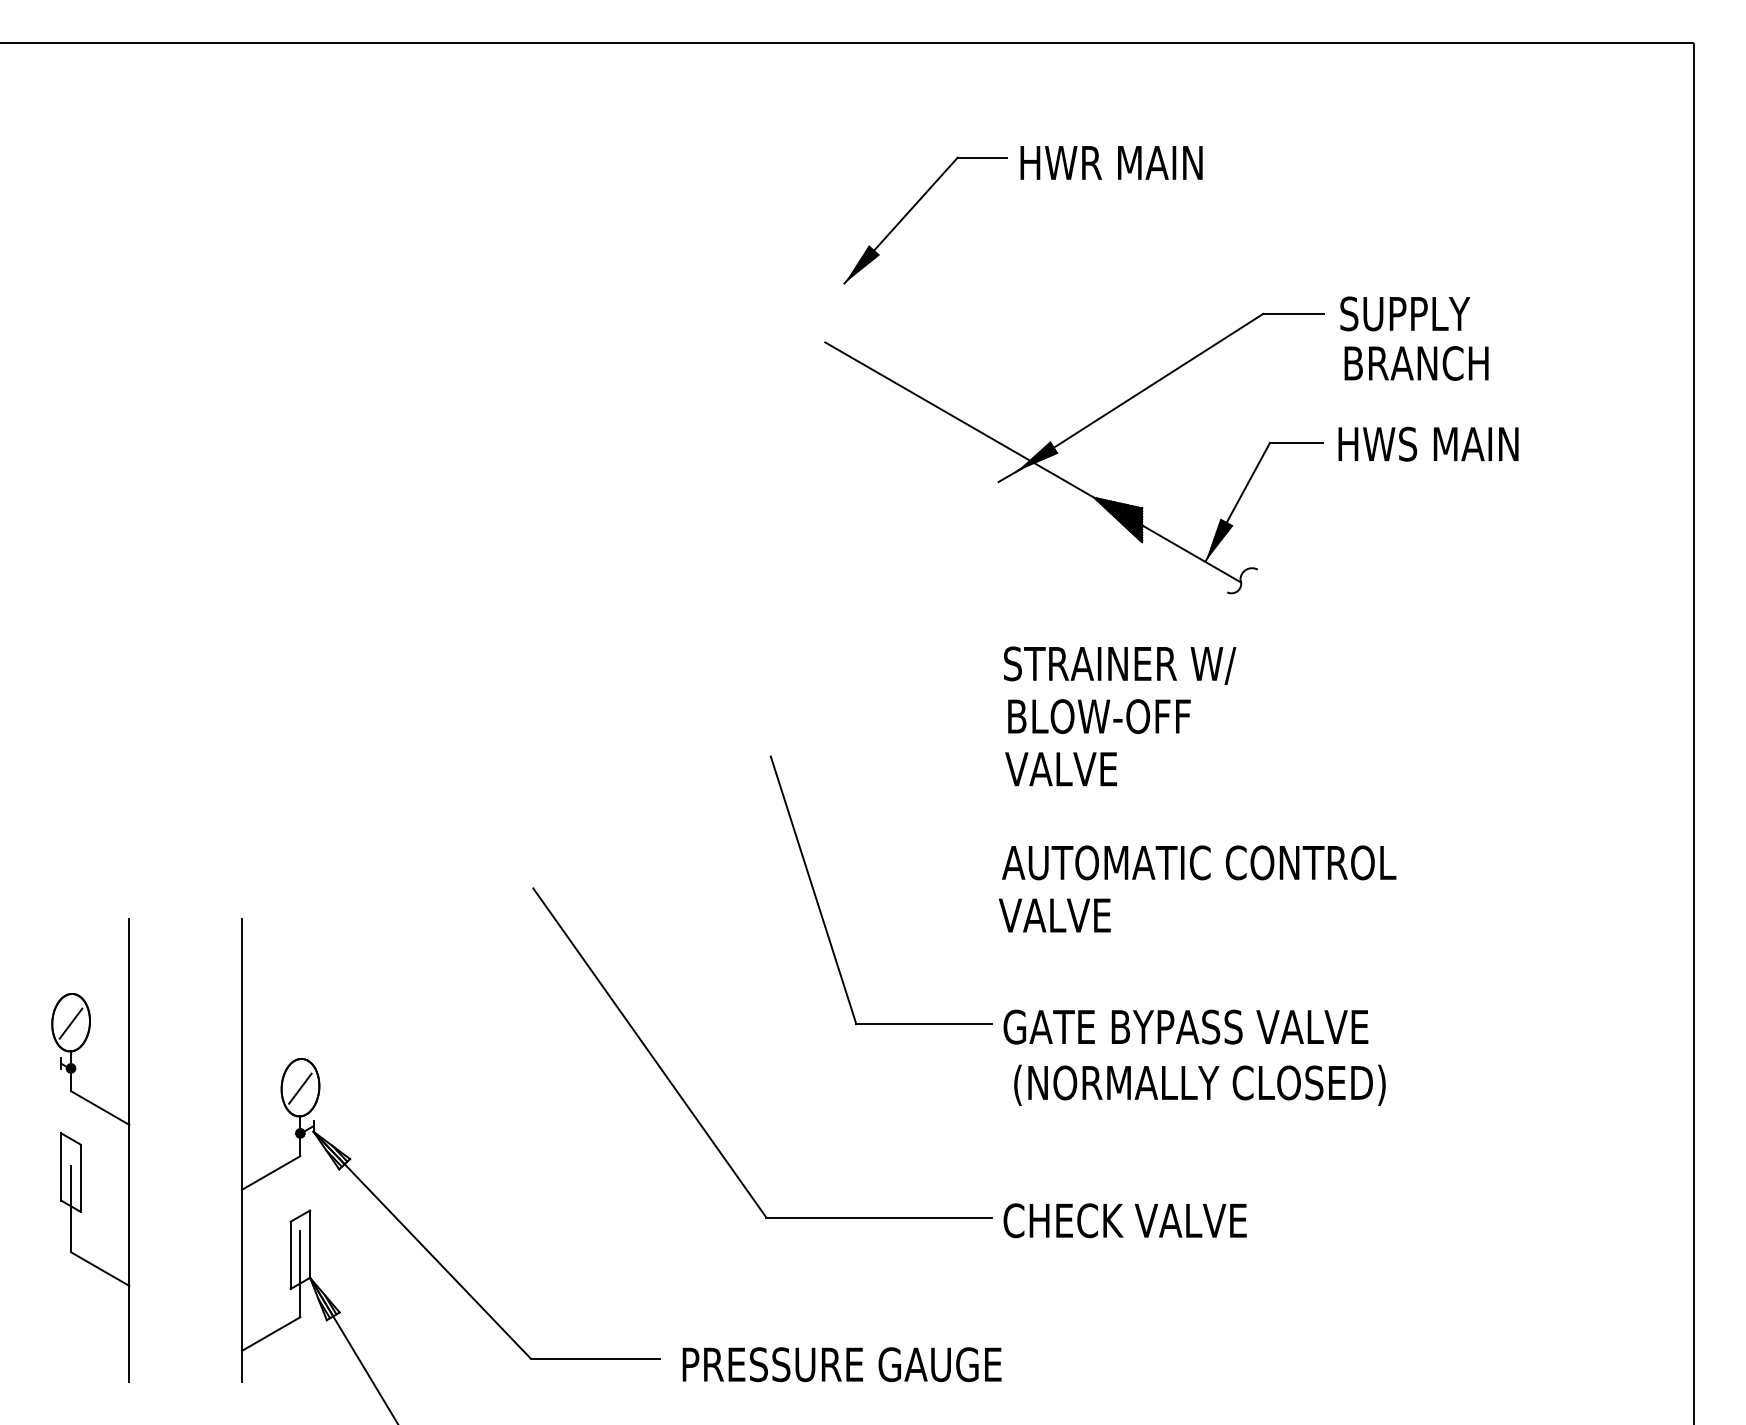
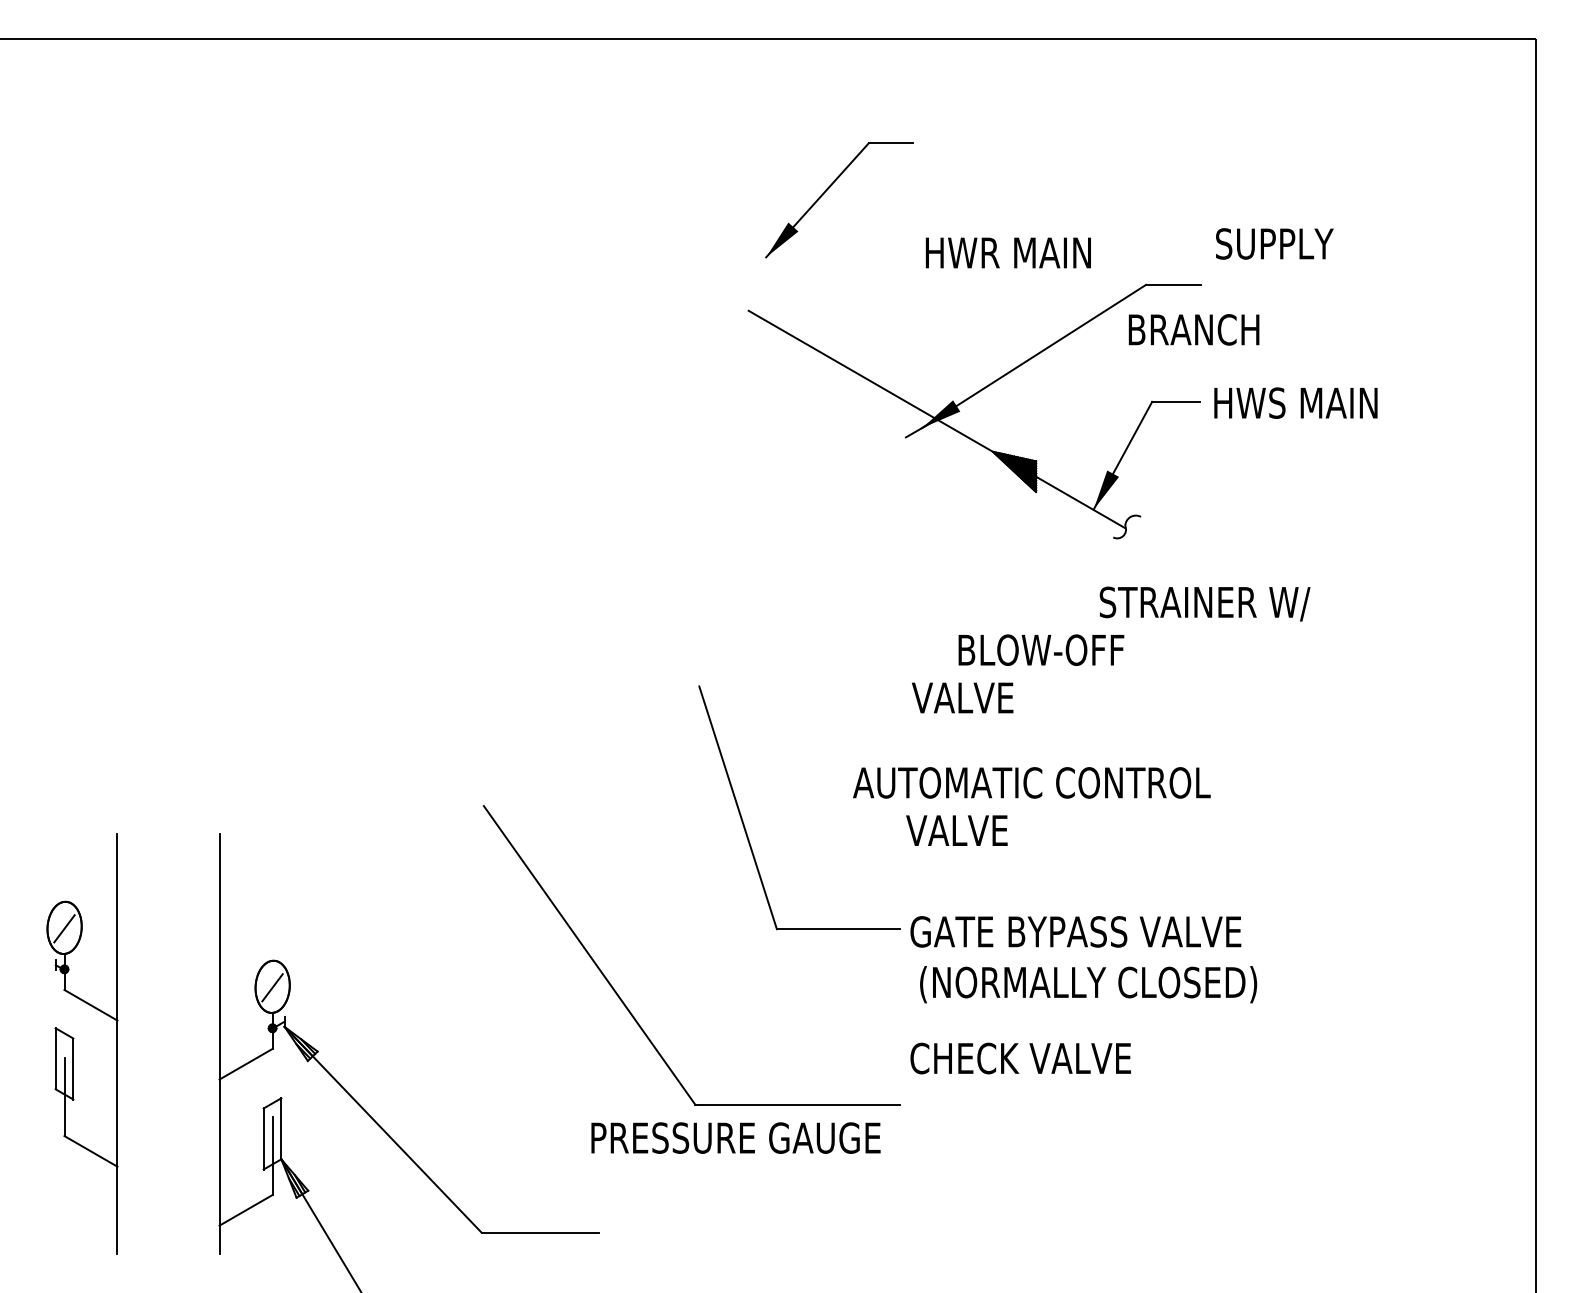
text: (1110, 162) -> (1007, 252), moved
text: (1404, 313) -> (1274, 243), moved
text: (1415, 363) -> (1193, 329), moved
text: (1119, 665) -> (1204, 603), moved
text: (1099, 715) -> (1041, 649), moved
text: (1198, 862) -> (1031, 782), moved
text: (1124, 1220) -> (1020, 1058), moved
text: (841, 1364) -> (735, 1137), moved

